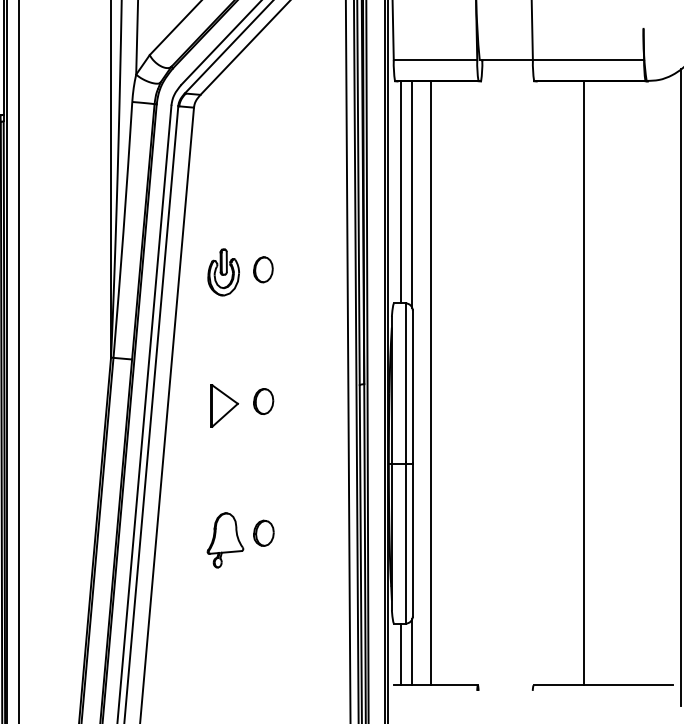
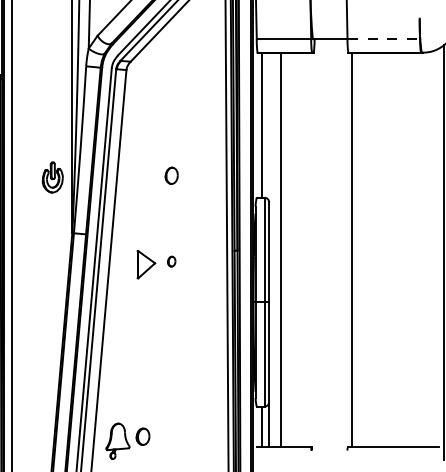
line: (589, 60) -> (384, 39), solid -> dashed
line: (411, 194) -> (268, 126), removed
part: (223, 272) -> (52, 177), moved
line: (583, 382) -> (351, 249), moved
part: (263, 401) -> (171, 261), size x0.6
part: (240, 539) -> (127, 440), moved

